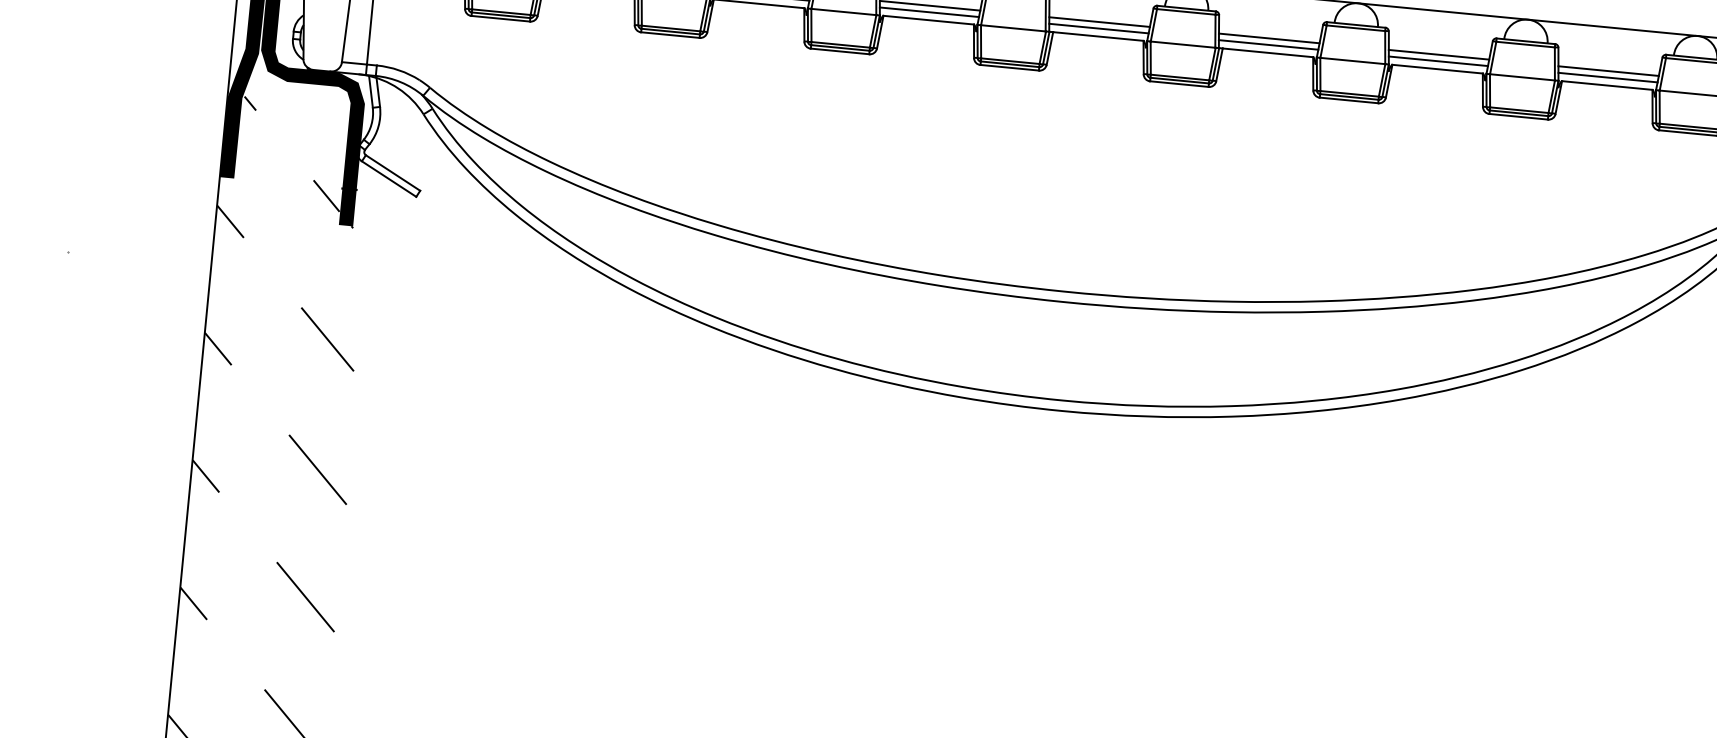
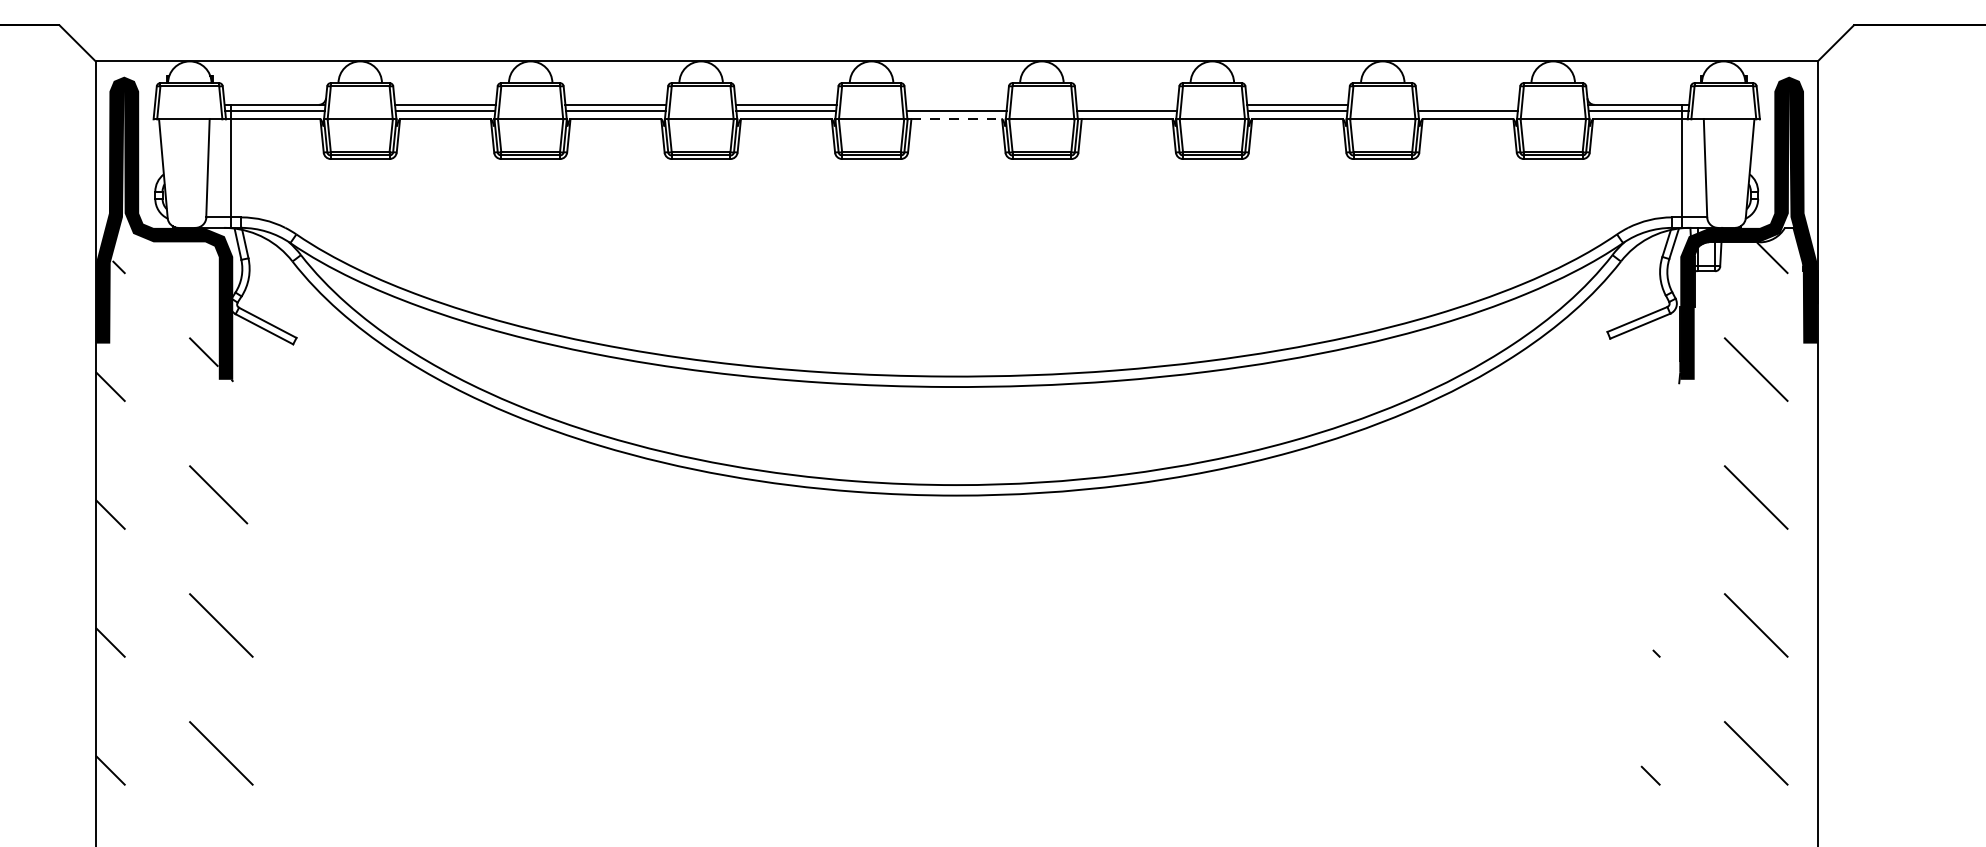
line: (1099, 21) -> (956, 104), removed
line: (1099, 36) -> (957, 119), solid -> dashed
line: (1268, 37) -> (1126, 104), removed
line: (1608, 70) -> (1467, 104), removed

